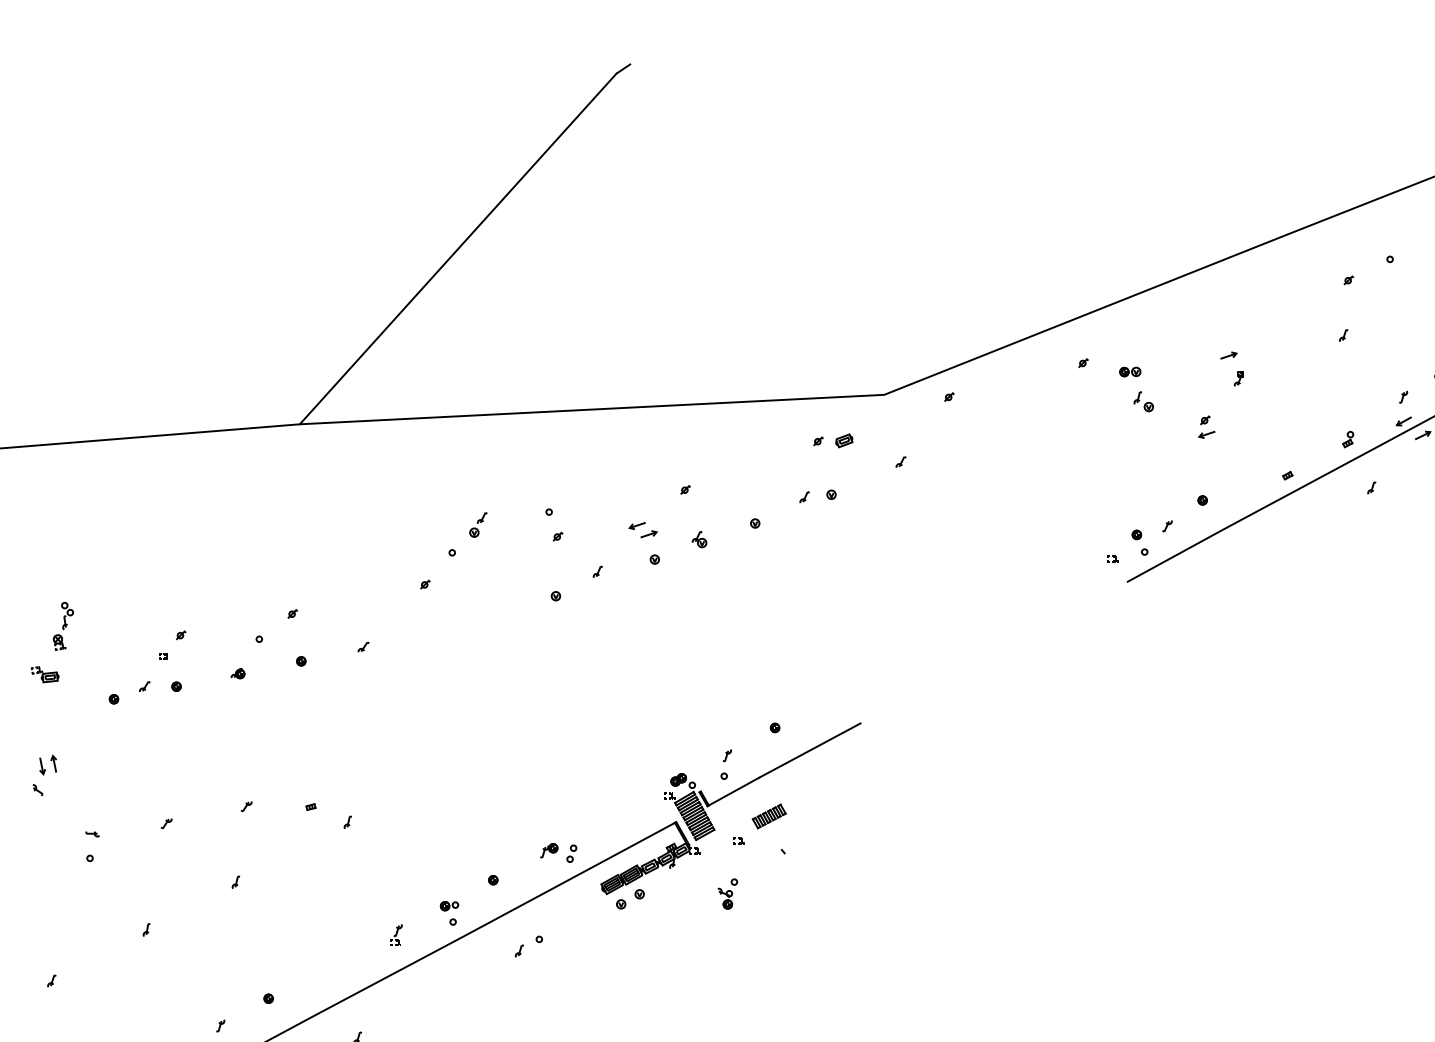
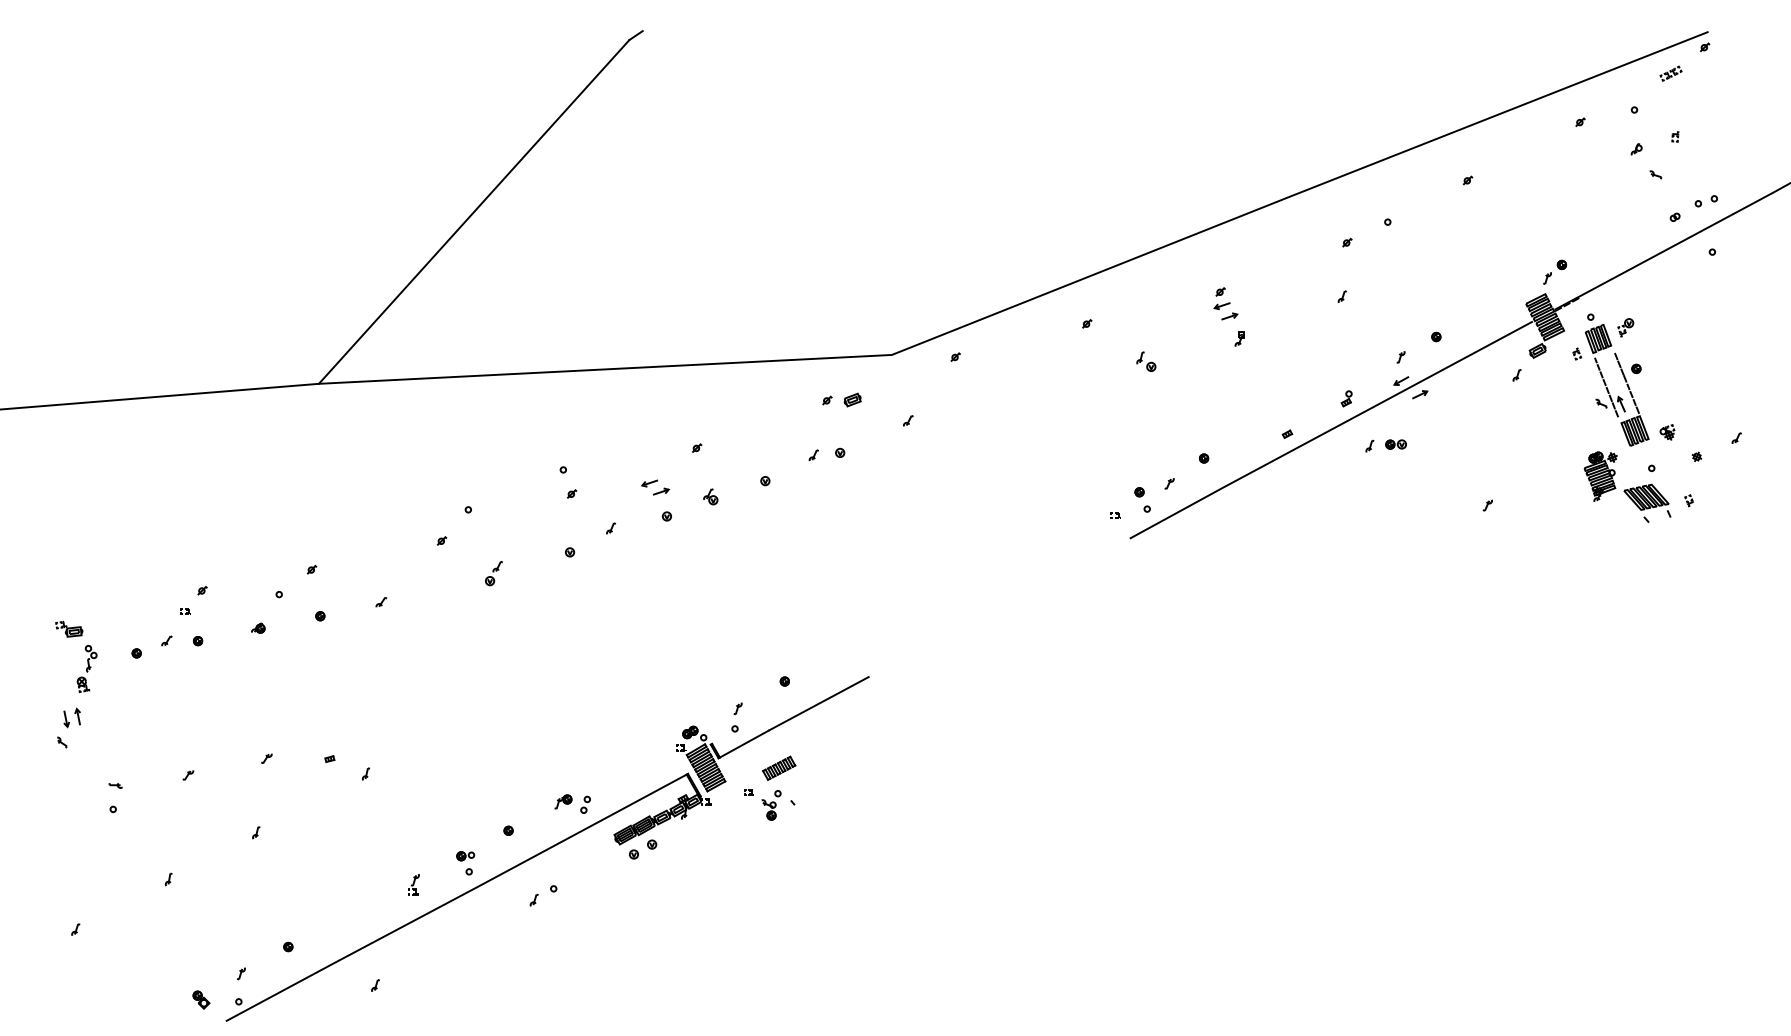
part: (1129, 371) -> (1395, 444), moved
part: (1206, 427) -> (1221, 298), moved
part: (477, 524) -> (493, 573), moved
part: (62, 625) -> (86, 668), moved
part: (727, 894) -> (771, 805), moved

